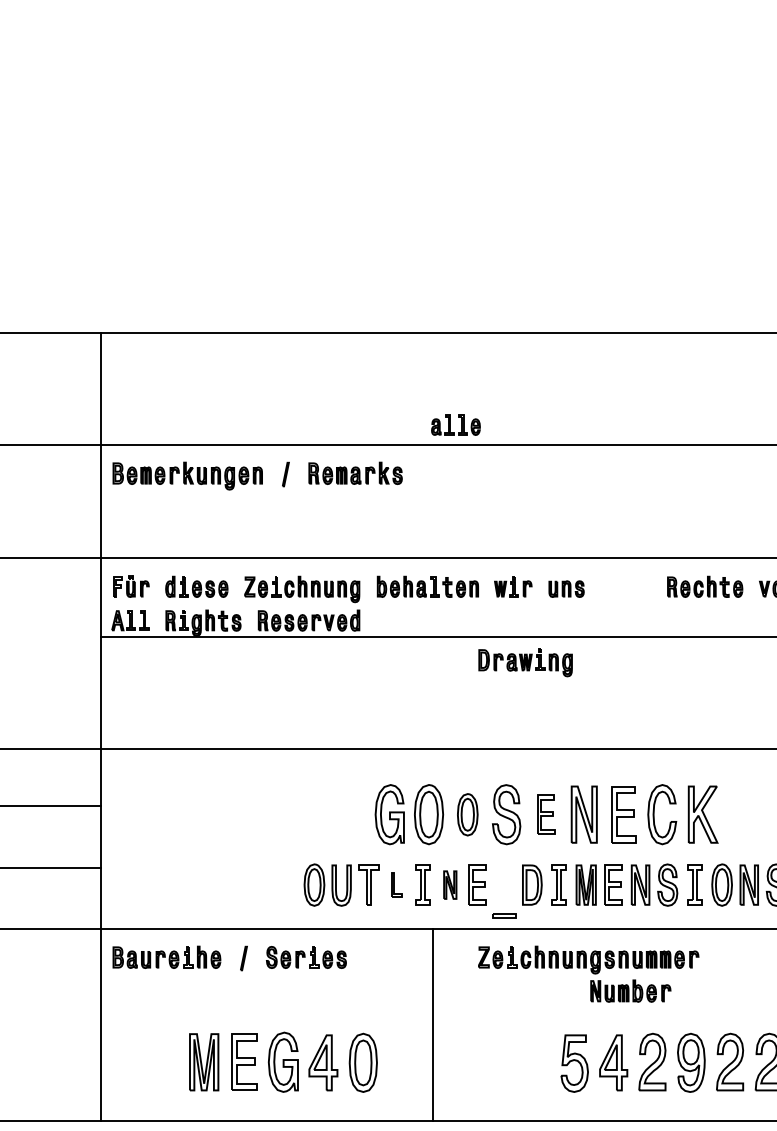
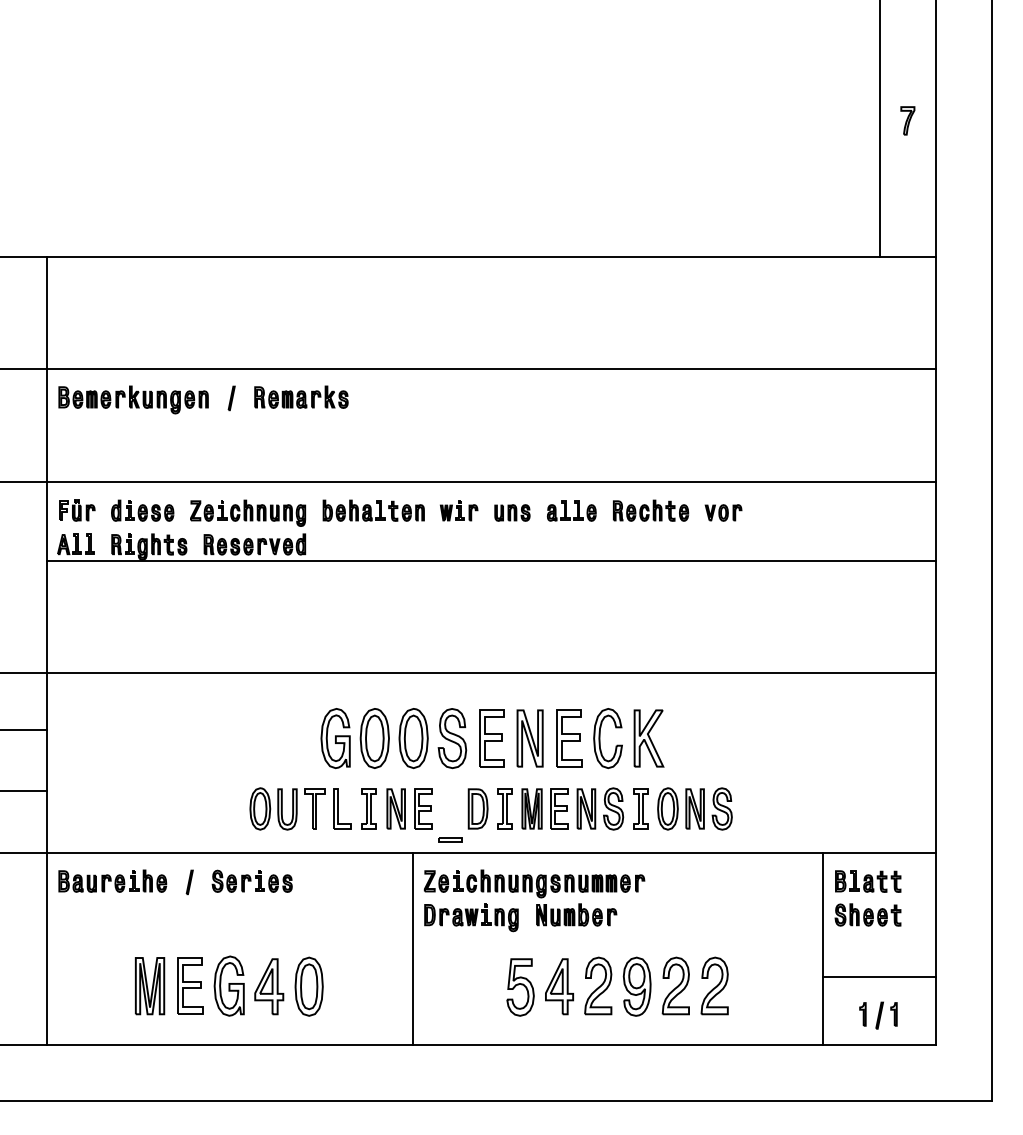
part: (455, 424) -> (571, 510), moved
part: (525, 662) -> (471, 917), moved
part: (467, 814) -> (413, 738), size x1.43
part: (545, 814) -> (491, 738), size x1.43
part: (396, 884) -> (342, 808), size x1.67
part: (449, 884) -> (395, 808), size x1.43
line: (432, 1024) -> (412, 948), moved

